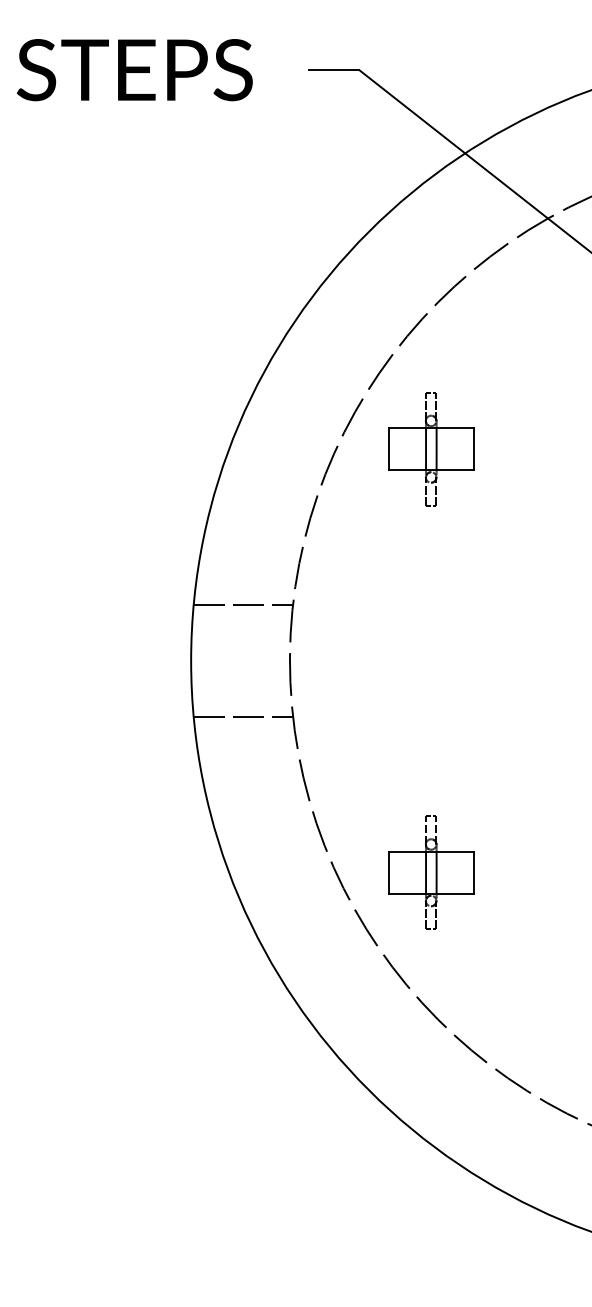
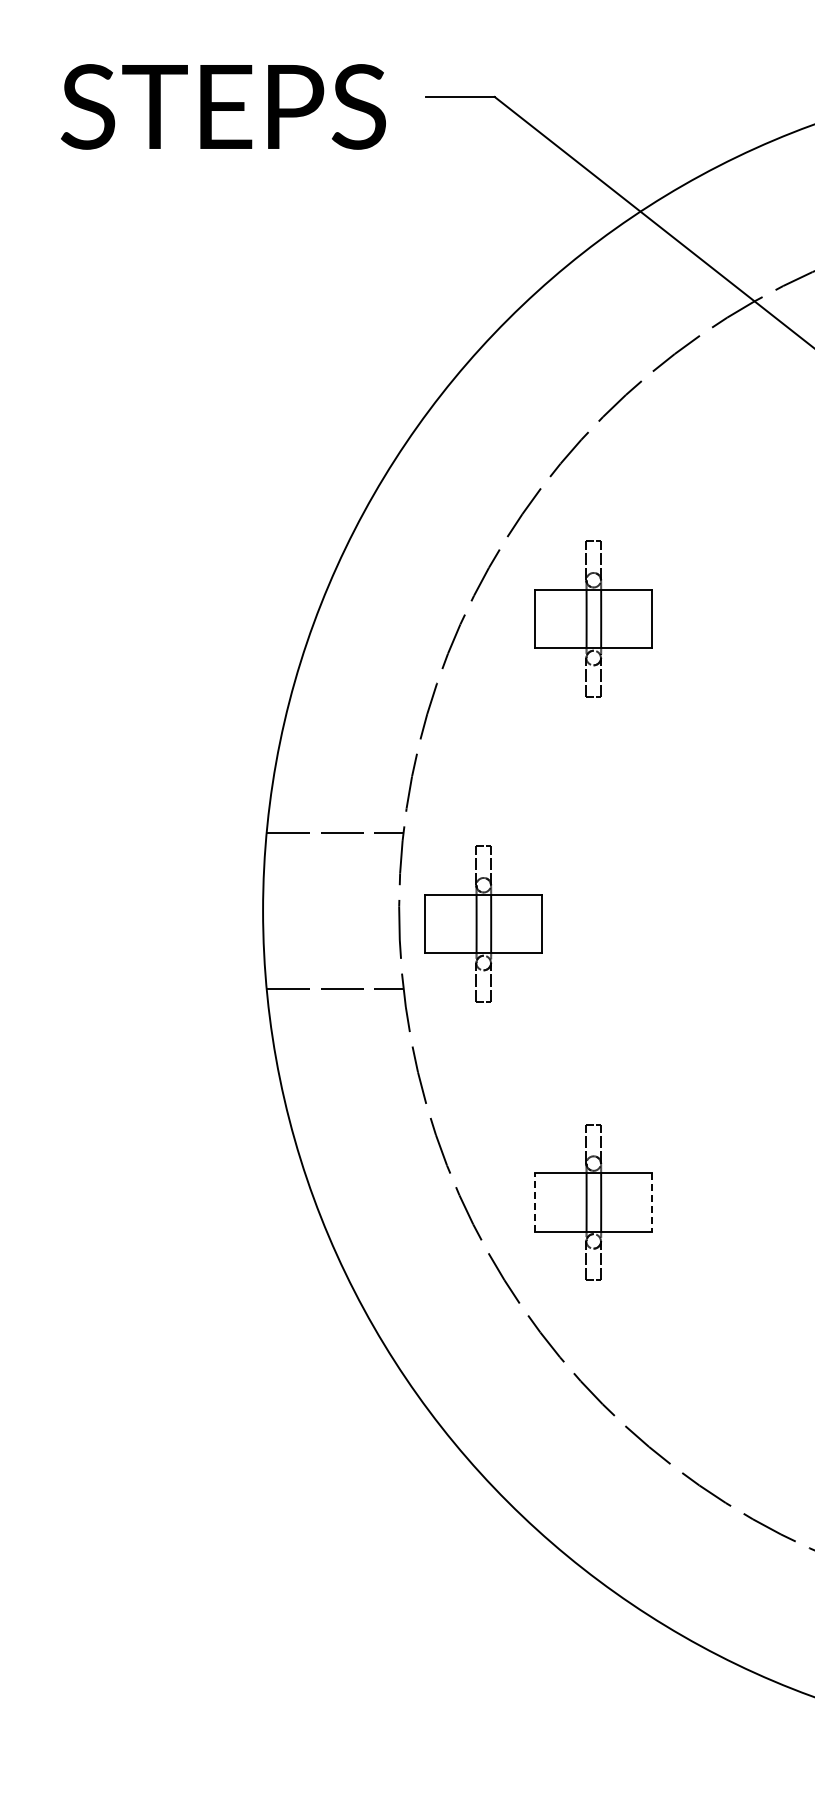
text: (134, 69) -> (223, 106), moved
part: (351, 670) -> (483, 923), added
line: (388, 872) -> (535, 1202), solid -> dashed
line: (473, 872) -> (651, 1202), solid -> dashed

